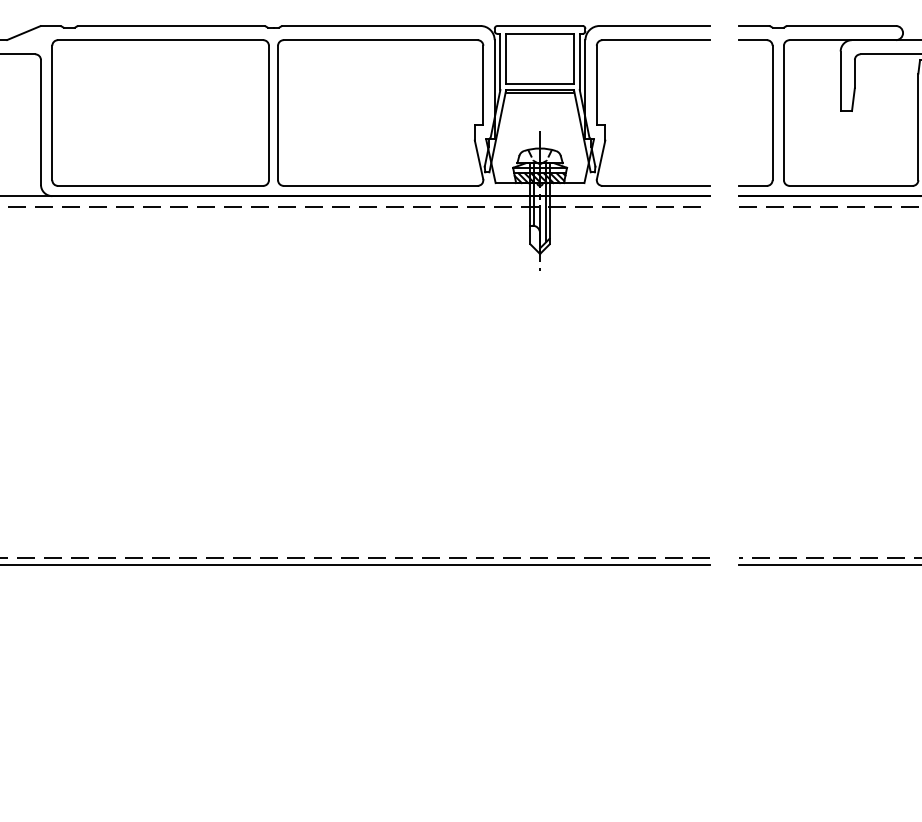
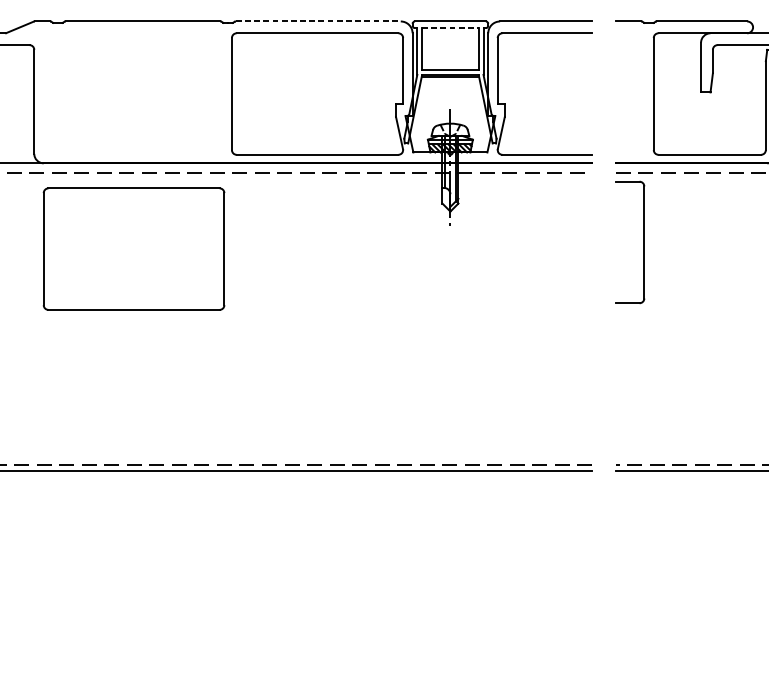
line: (381, 25) -> (318, 21), solid -> dashed
line: (540, 33) -> (450, 27), solid -> dashed
part: (160, 112) -> (133, 248), moved
part: (772, 112) -> (644, 242), moved

